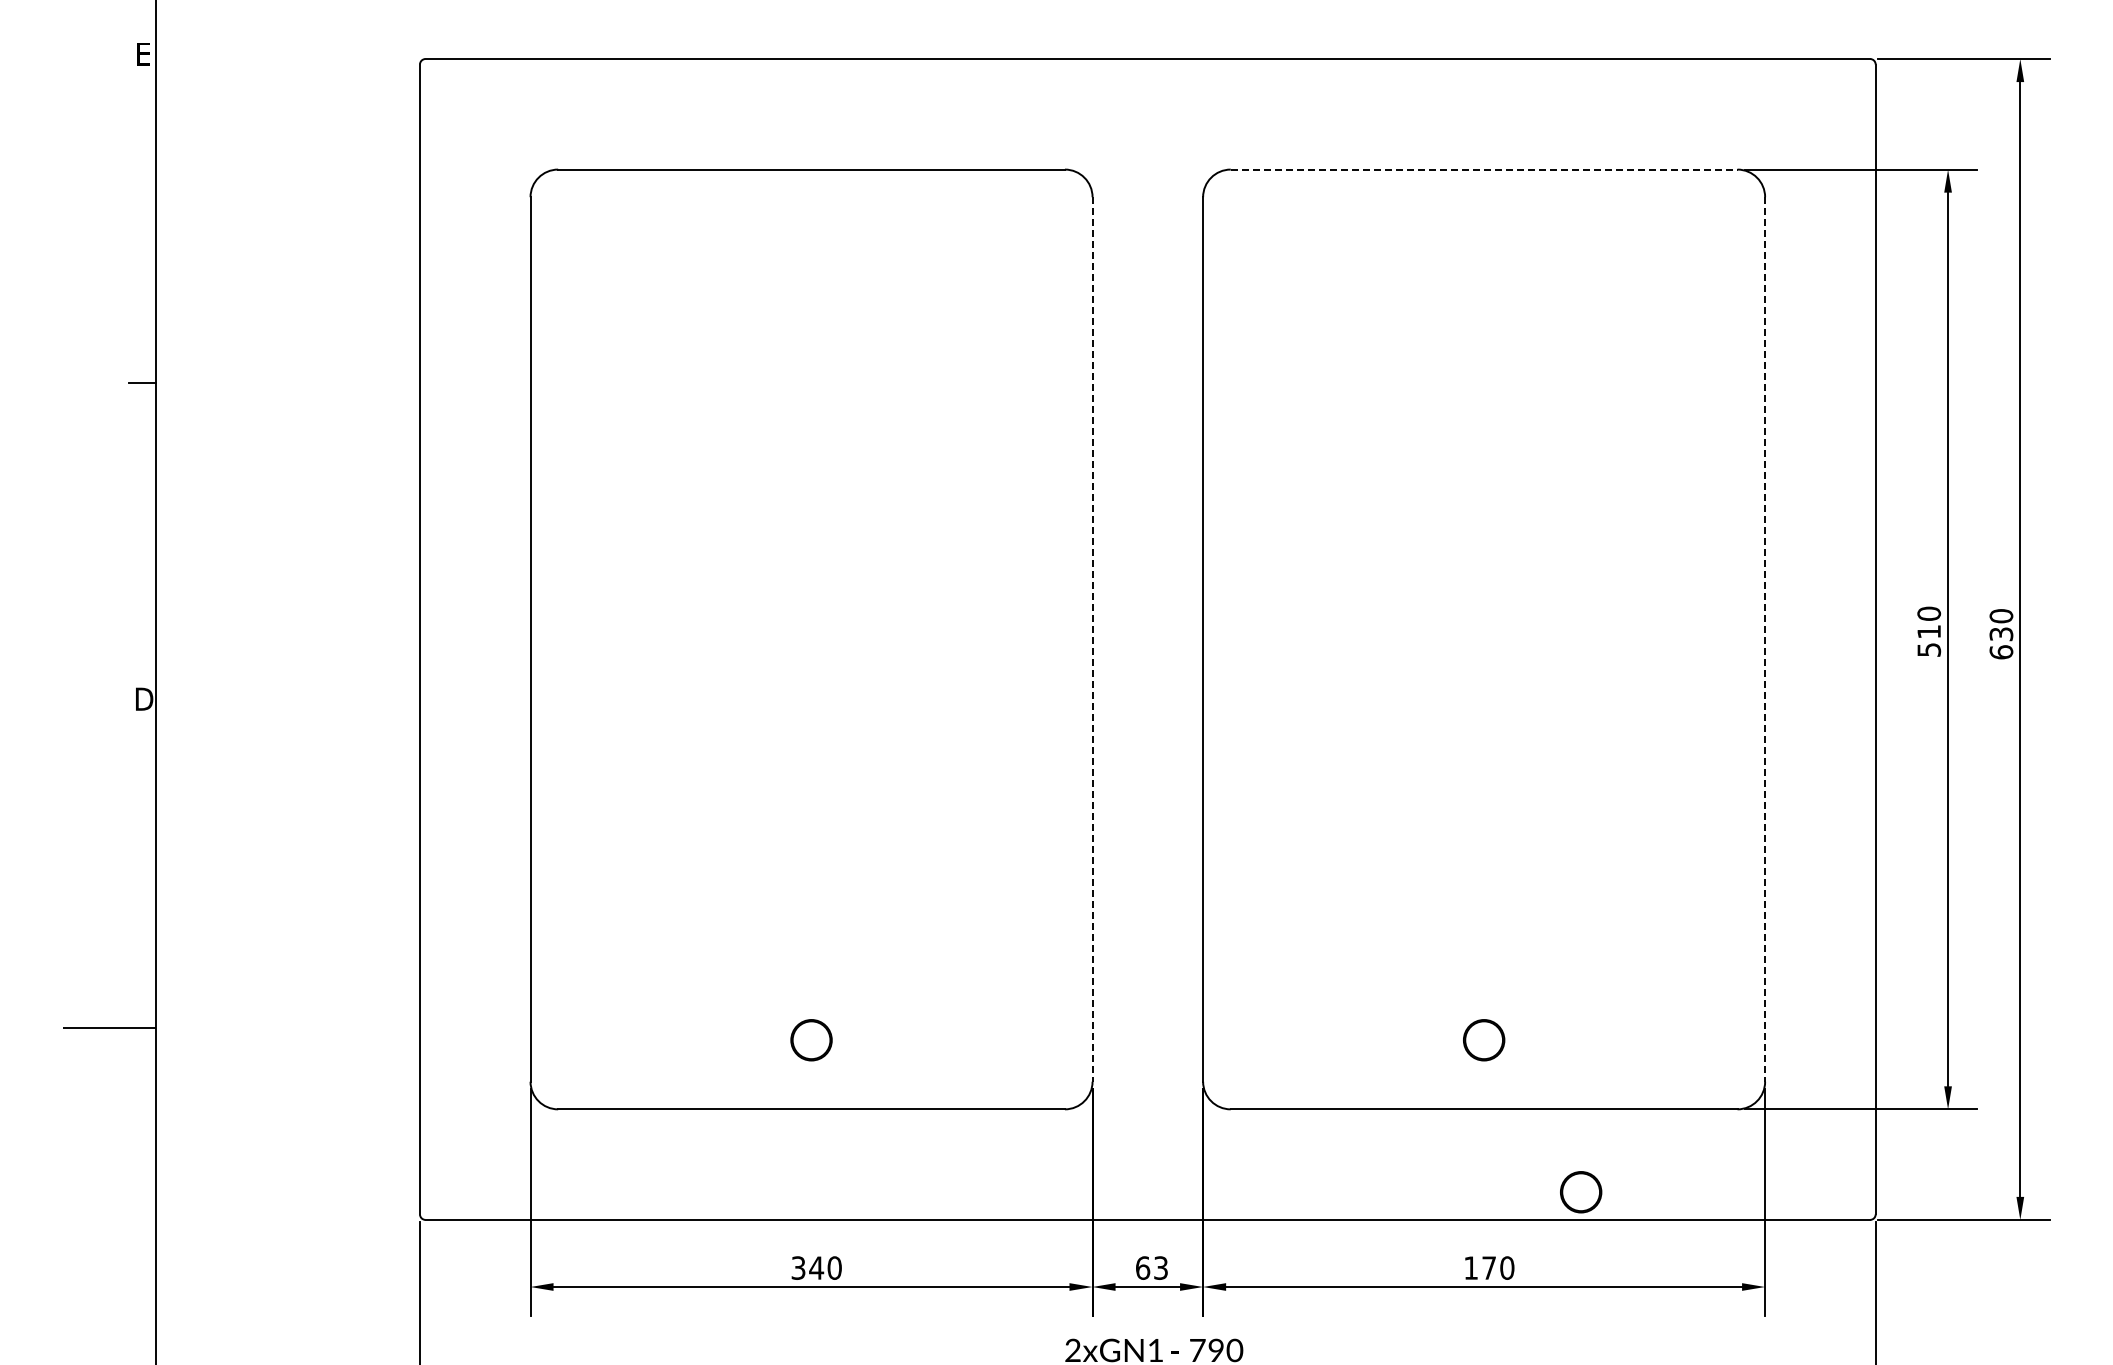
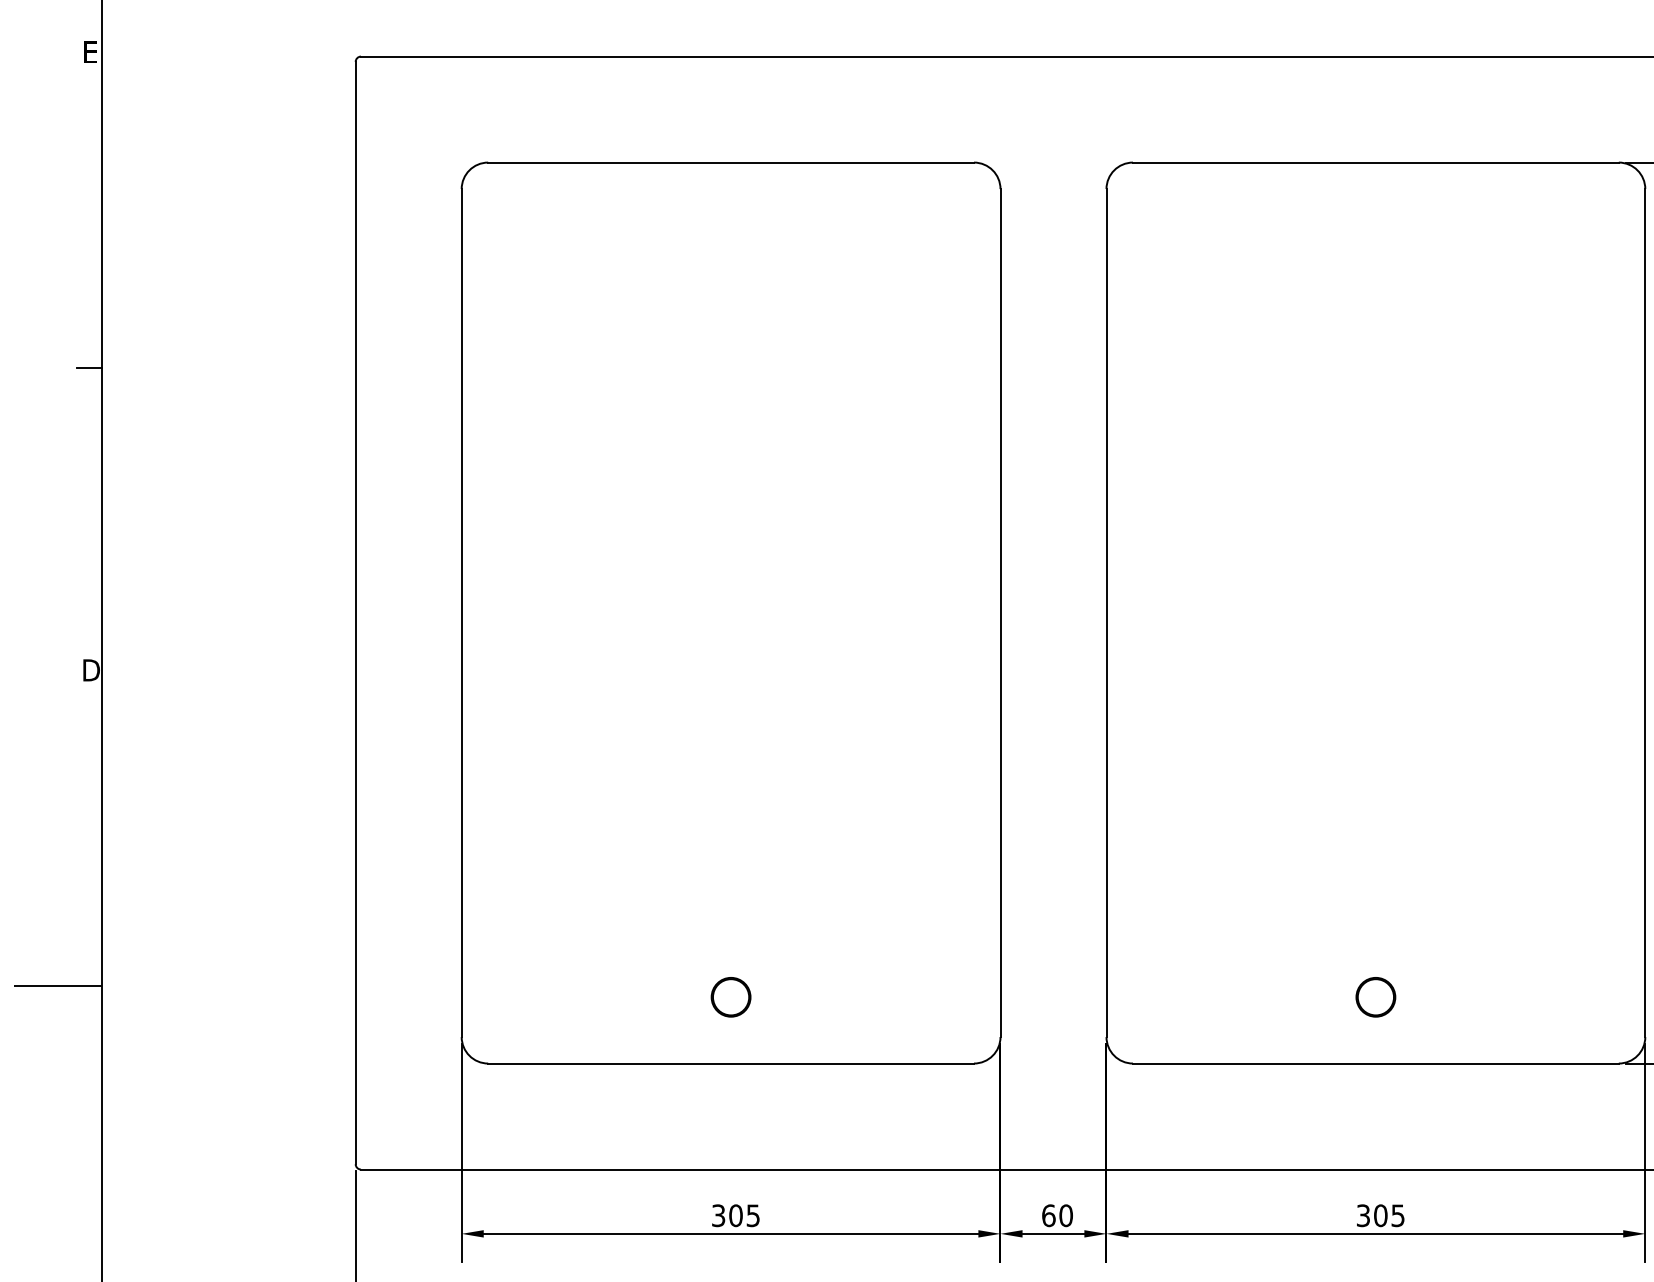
line: (1484, 169) -> (1376, 162), dashed -> solid
line: (1092, 639) -> (1000, 613), dashed -> solid
line: (1765, 639) -> (1645, 613), dashed -> solid
part: (1581, 1192) -> (1469, 1143), removed
text: (825, 1267) -> (744, 1215), 340 -> 305
text: (1161, 1267) -> (1066, 1215), 63 -> 60
text: (1489, 1267) -> (1381, 1215), 170 -> 305

